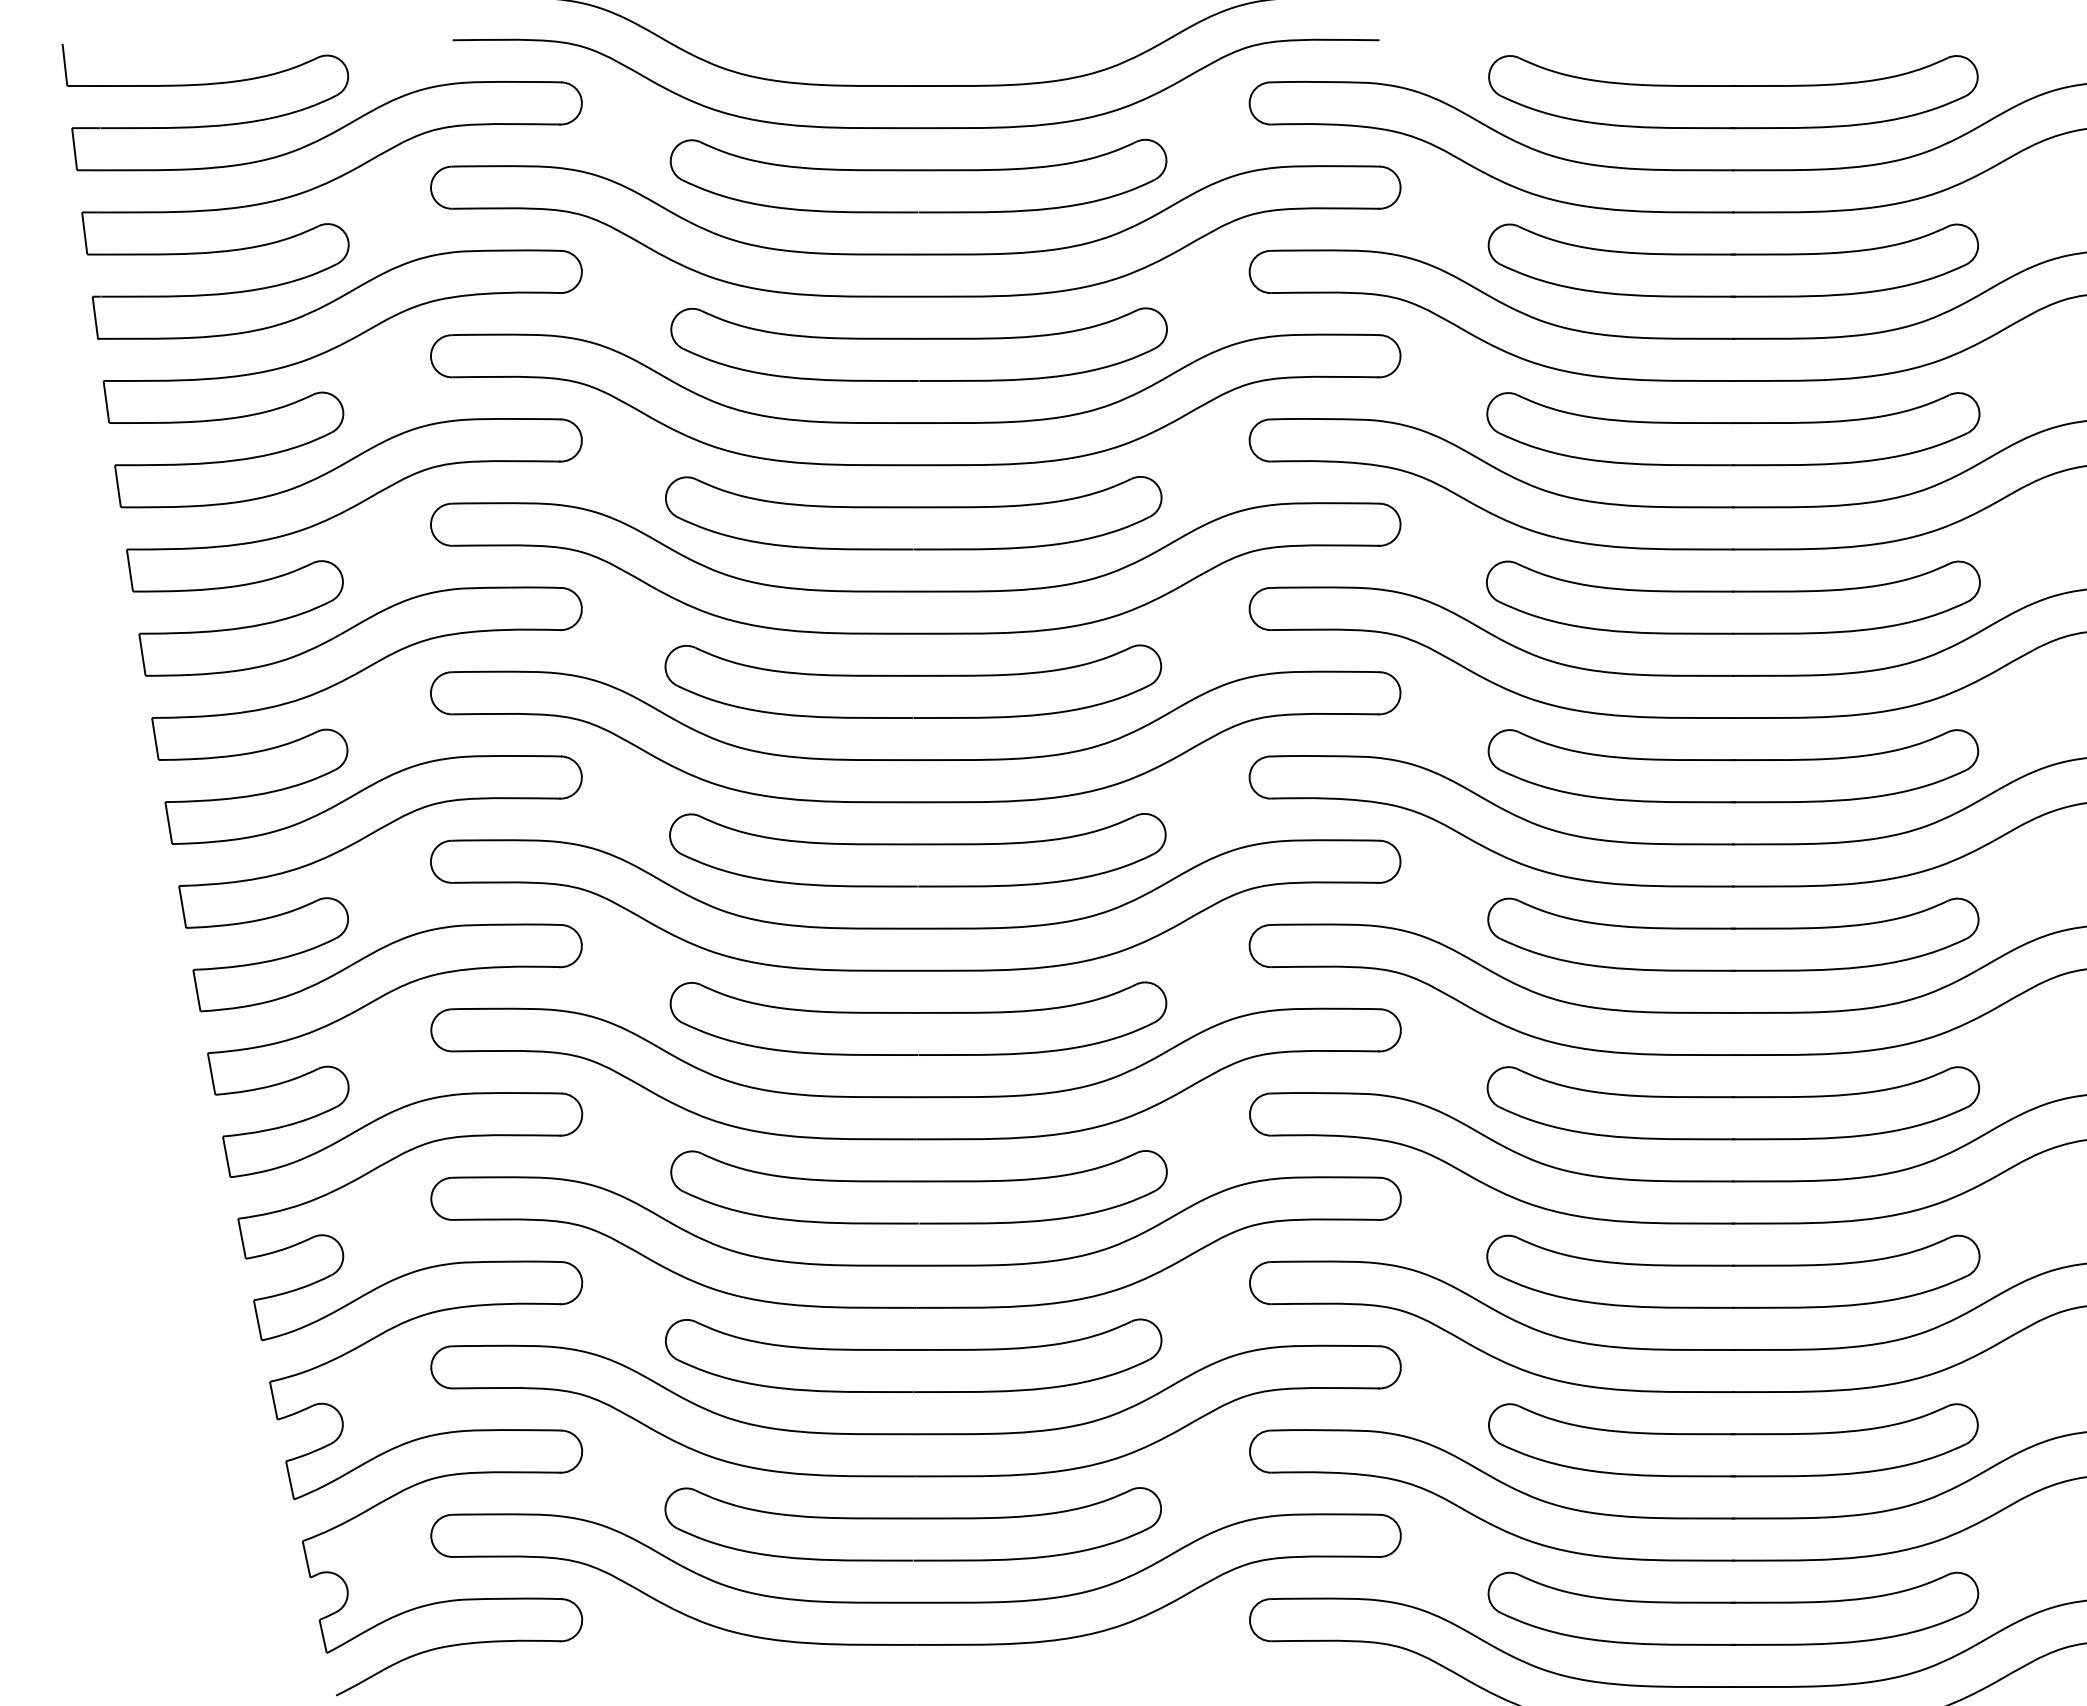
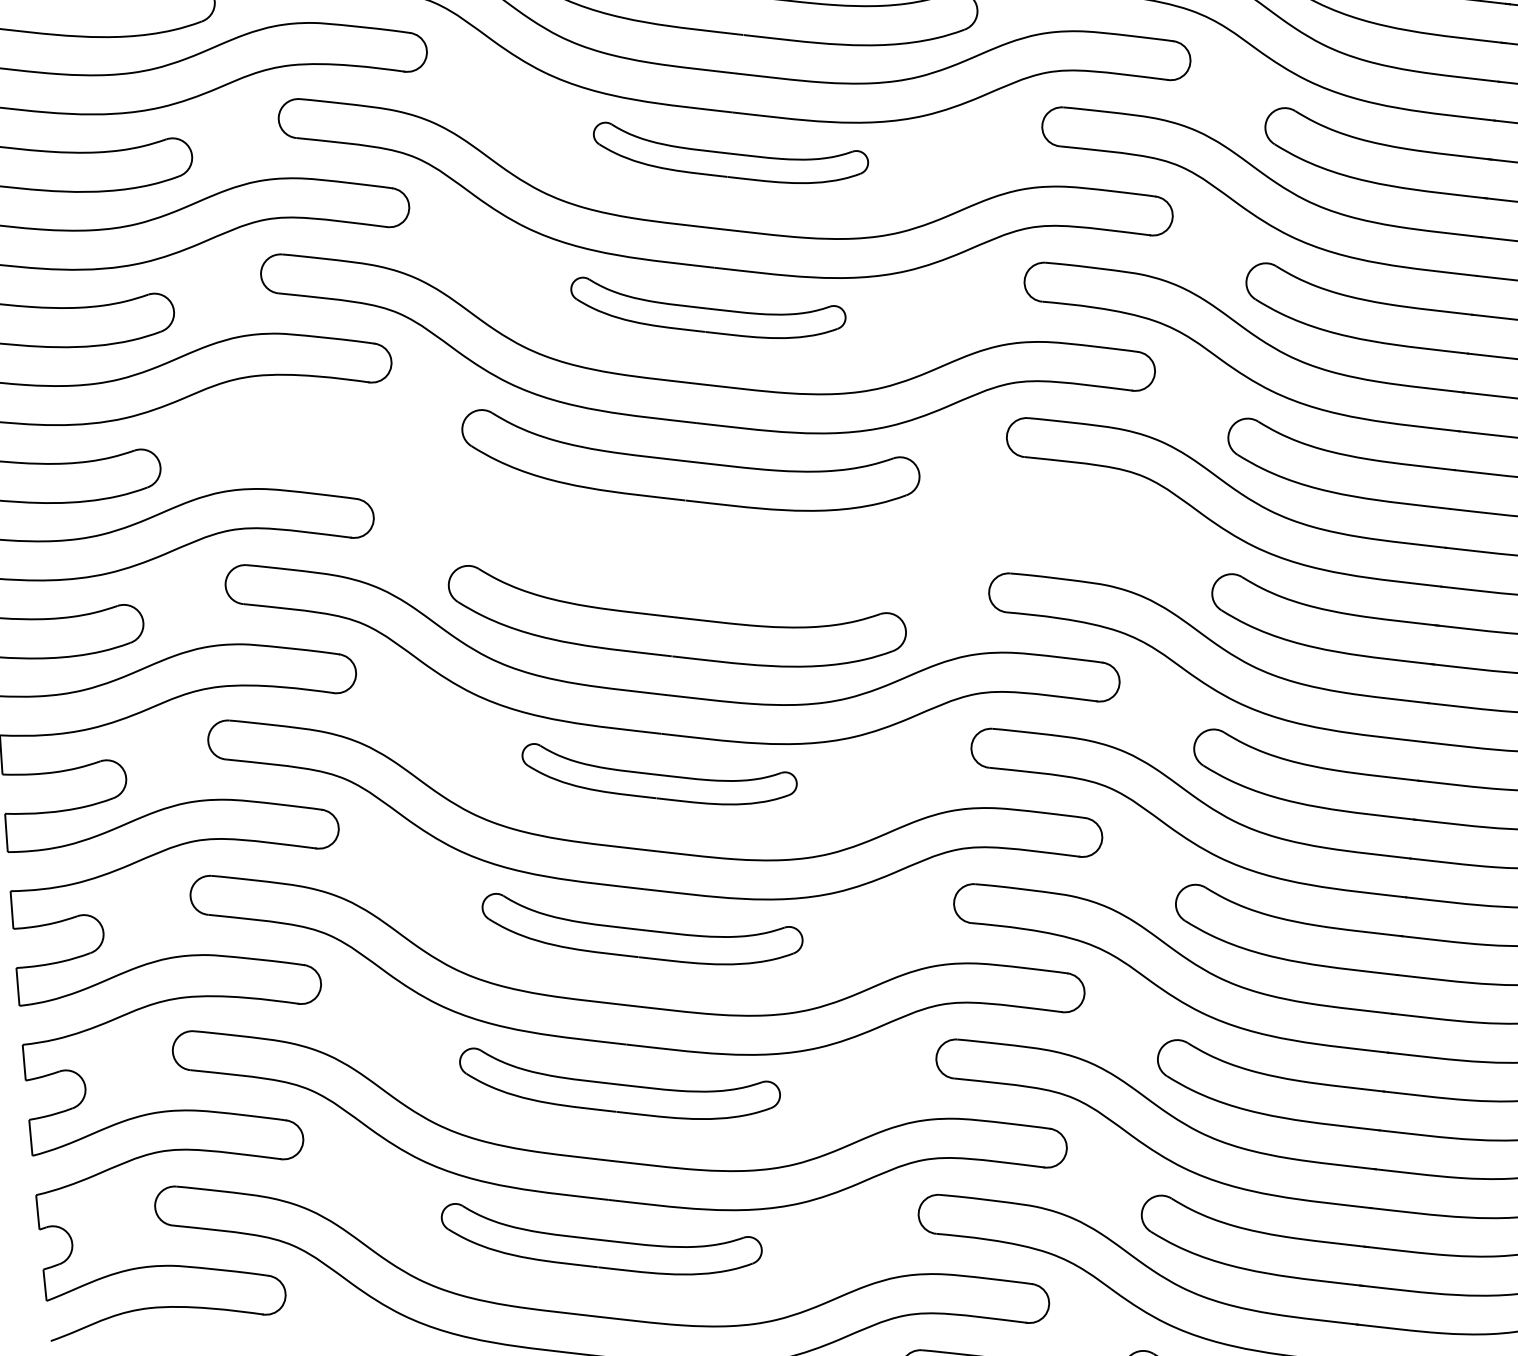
part: (918, 344) -> (729, 156), size x0.6
part: (913, 513) -> (707, 312), size x0.6
part: (915, 759) -> (683, 538), removed
part: (918, 1018) -> (658, 778), size x0.6
part: (918, 1187) -> (640, 933), size x0.7
part: (913, 1355) -> (618, 1088), size x0.7
part: (912, 1524) -> (600, 1243), size x0.7

